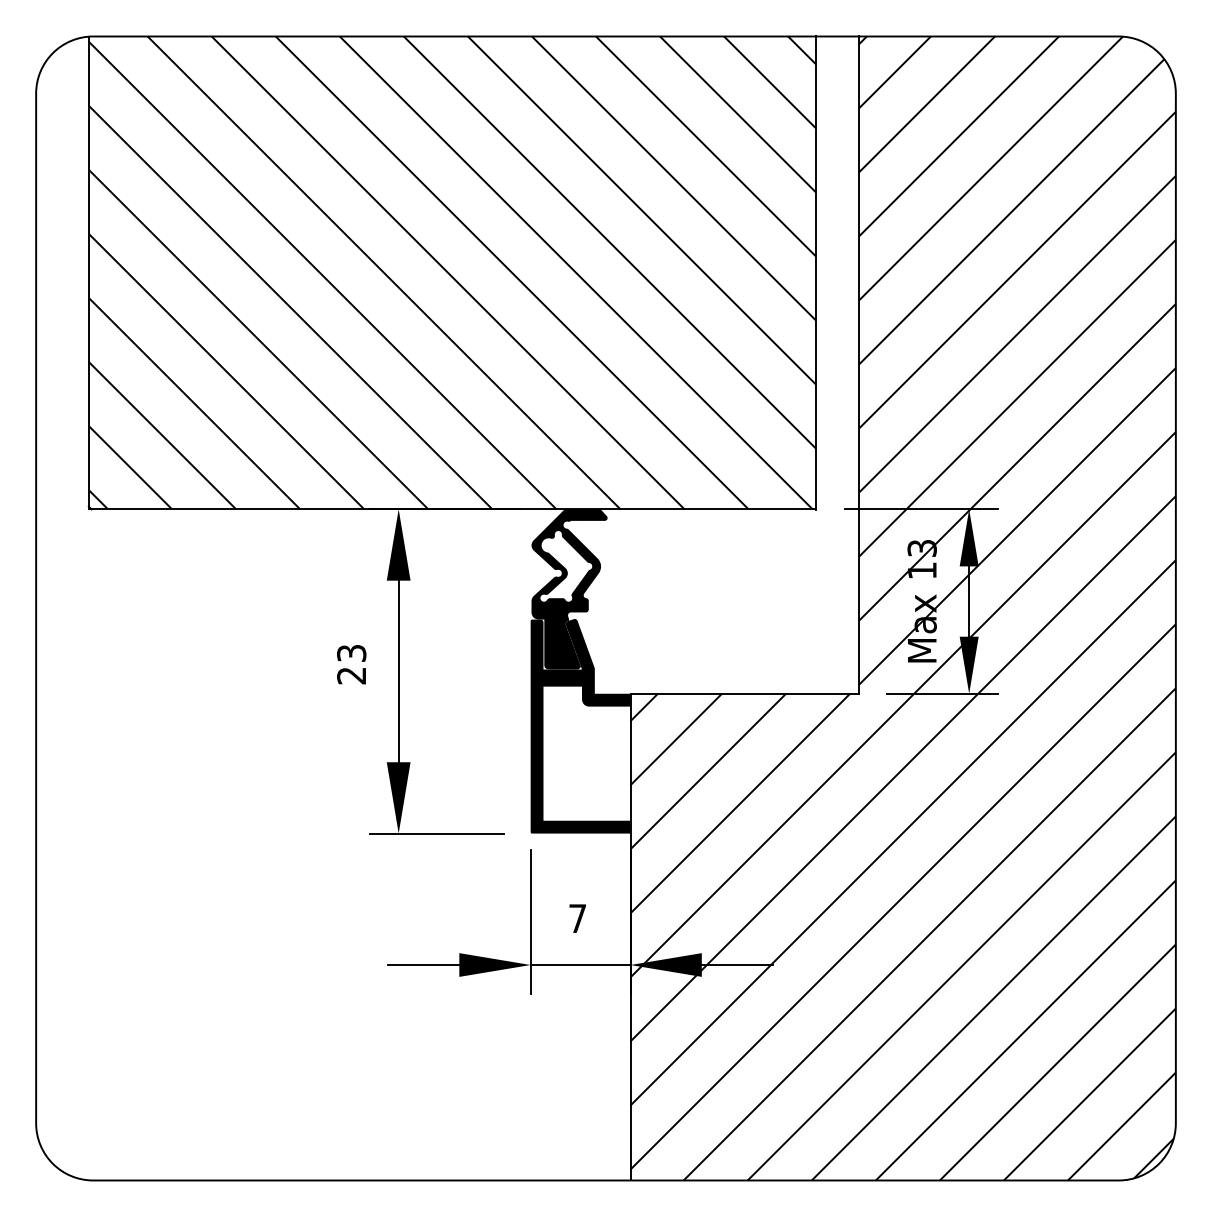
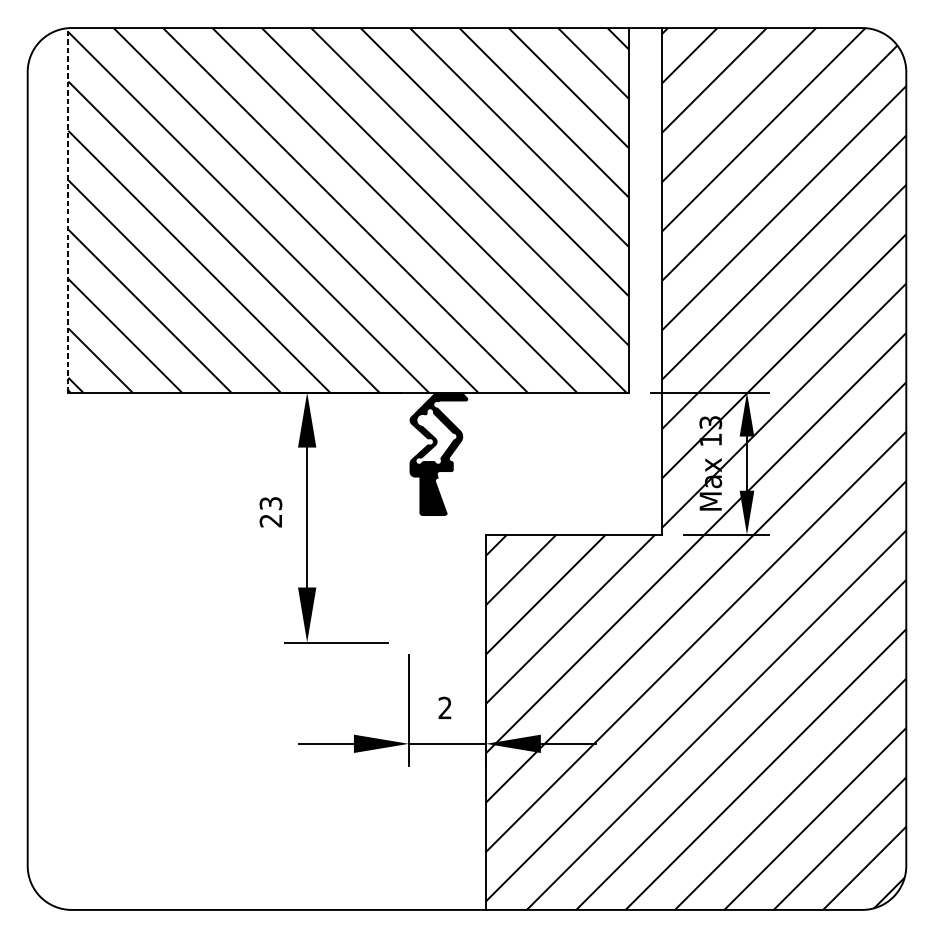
line: (88, 272) -> (68, 209), solid -> dashed
fill: (580, 725) -> (447, 559), removed
text: (577, 917) -> (445, 707), 7 -> 2

